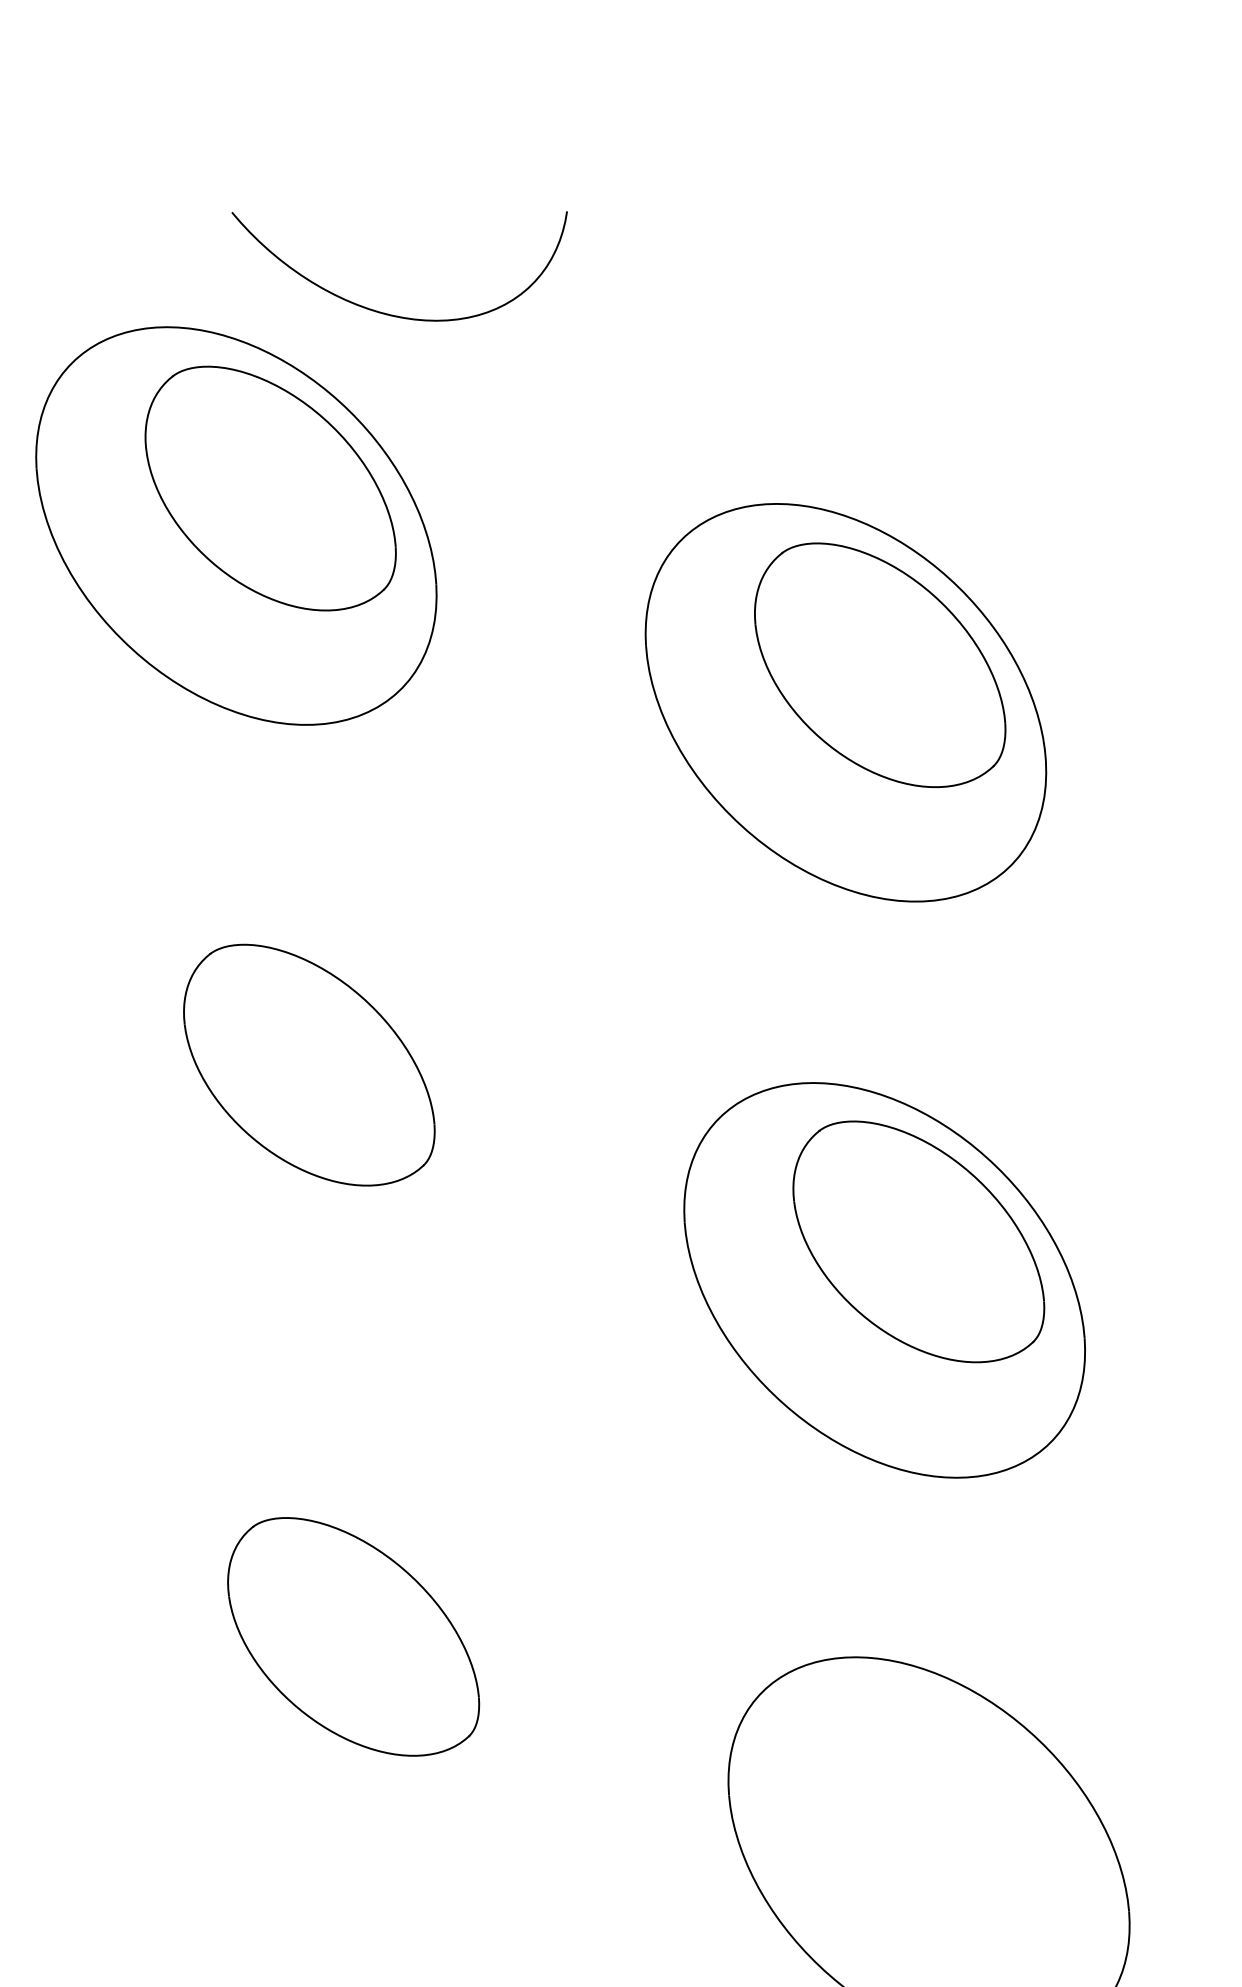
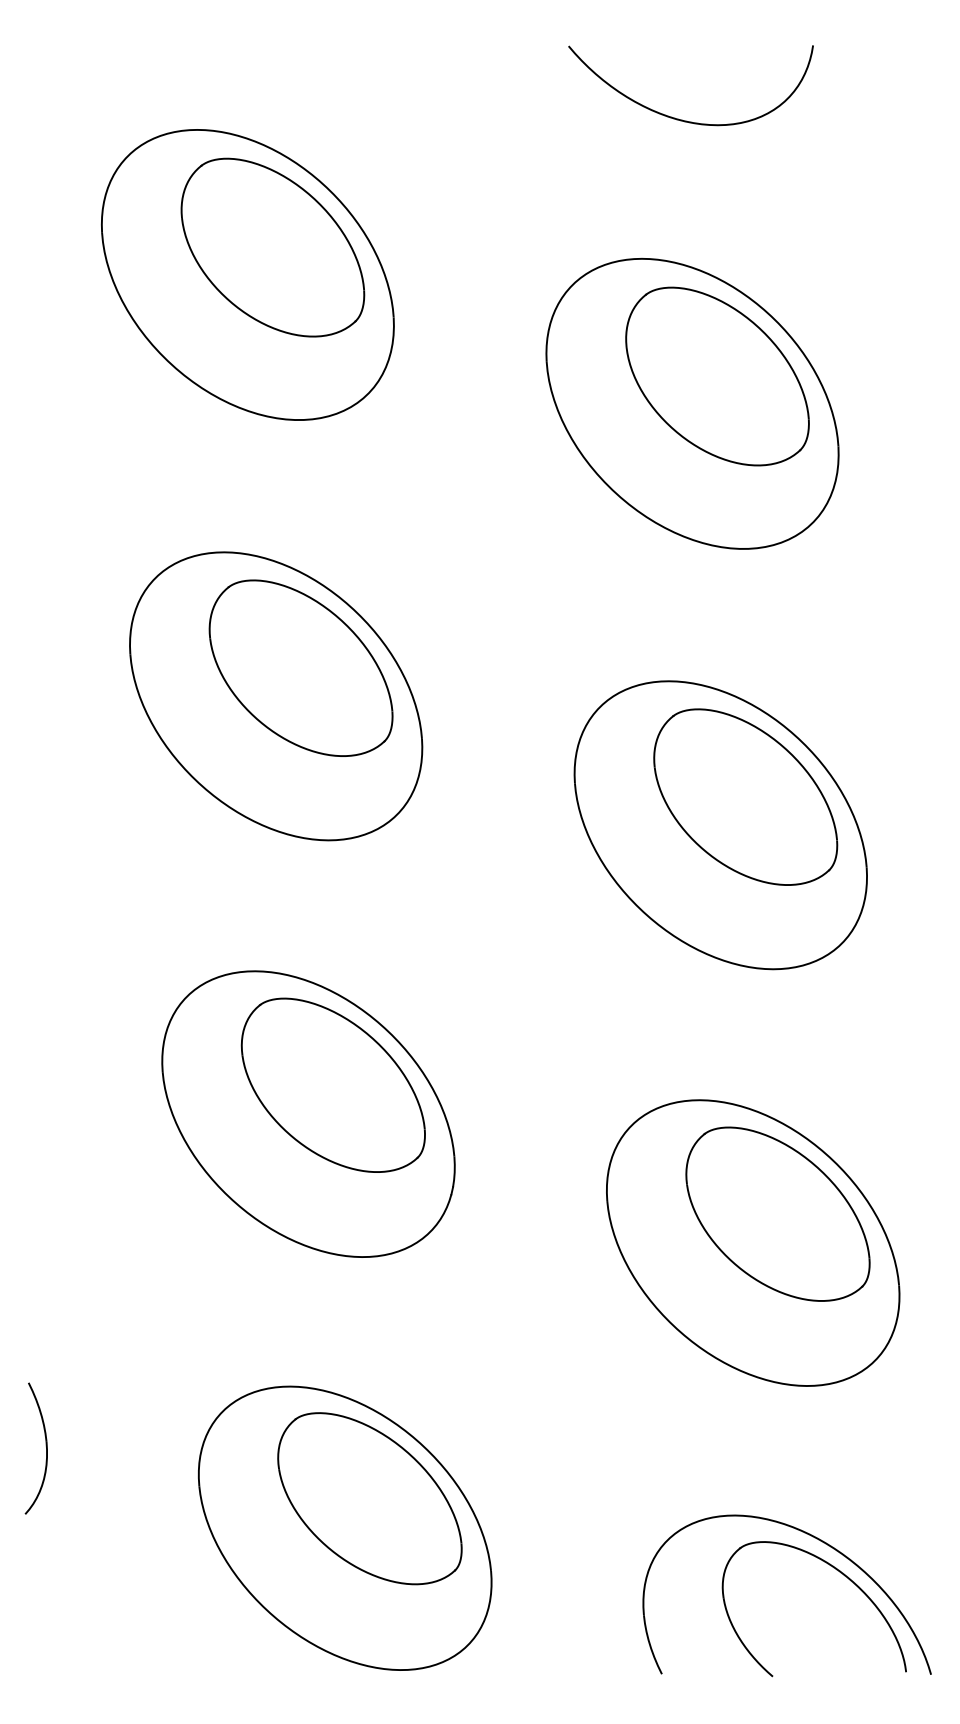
curve: (388, 312) -> (682, 119), moved
part: (275, 1103) -> (276, 696), added
part: (319, 1675) -> (308, 1113), added
part: (962, 1812) -> (777, 1213), added

